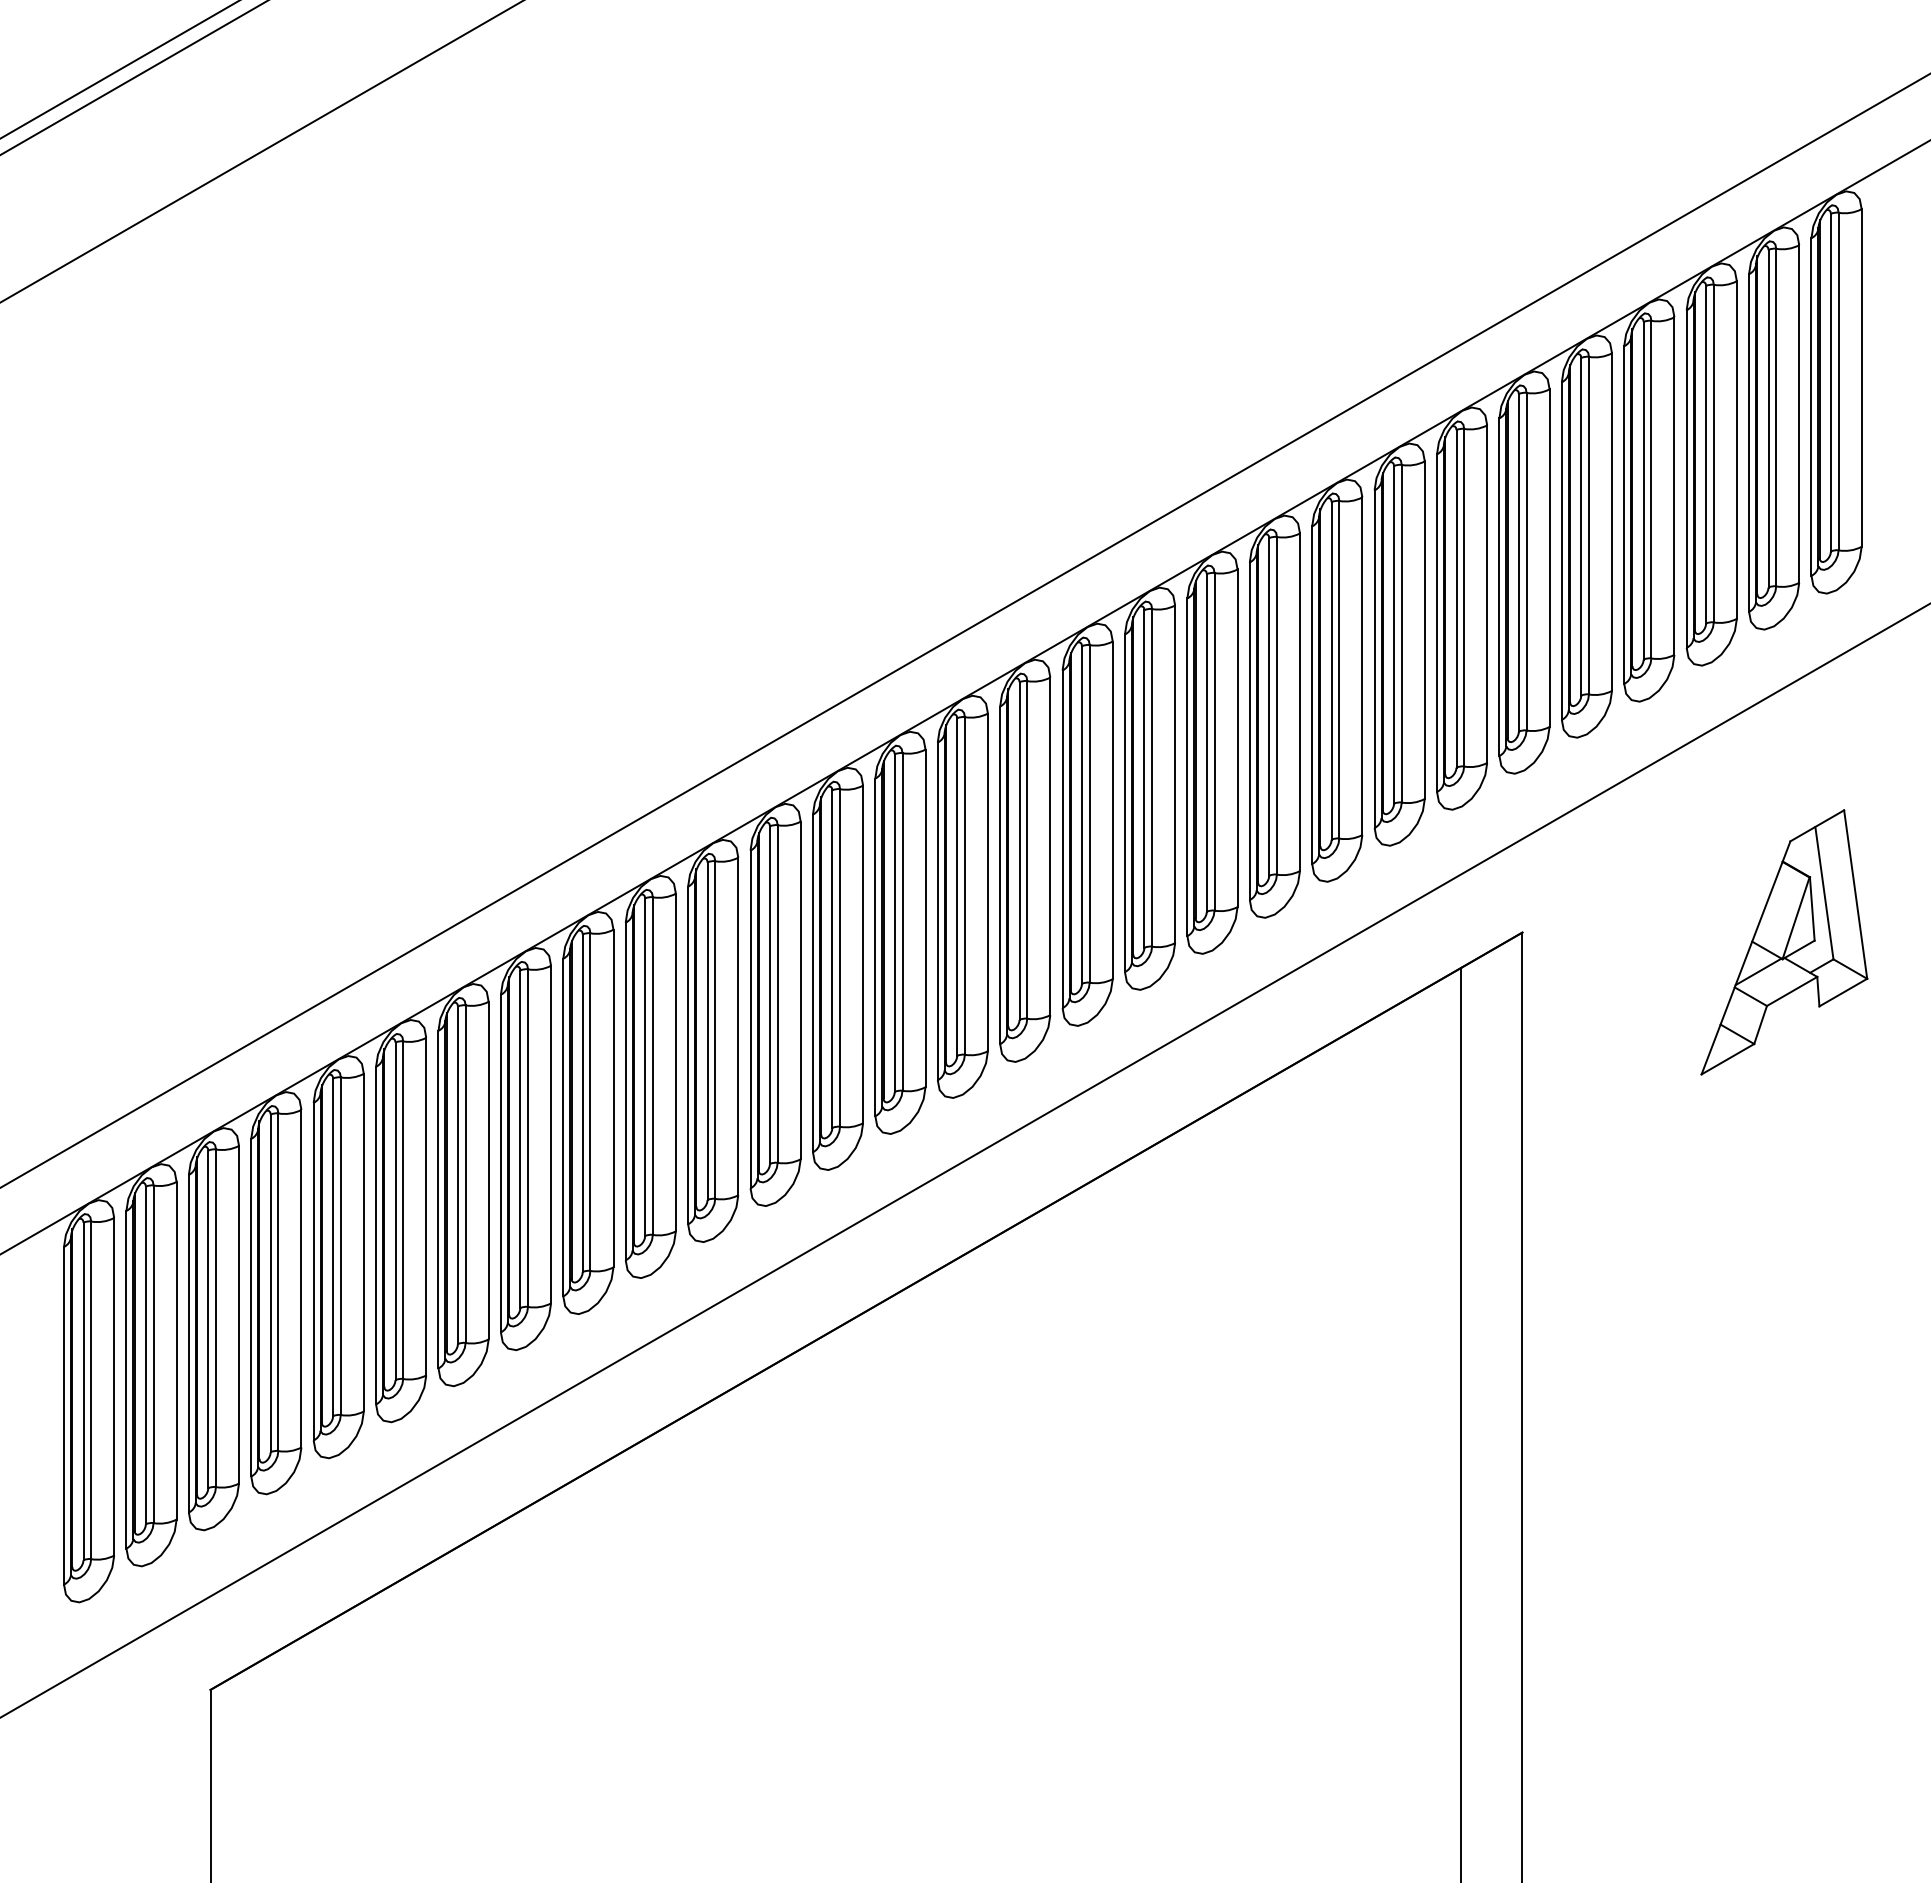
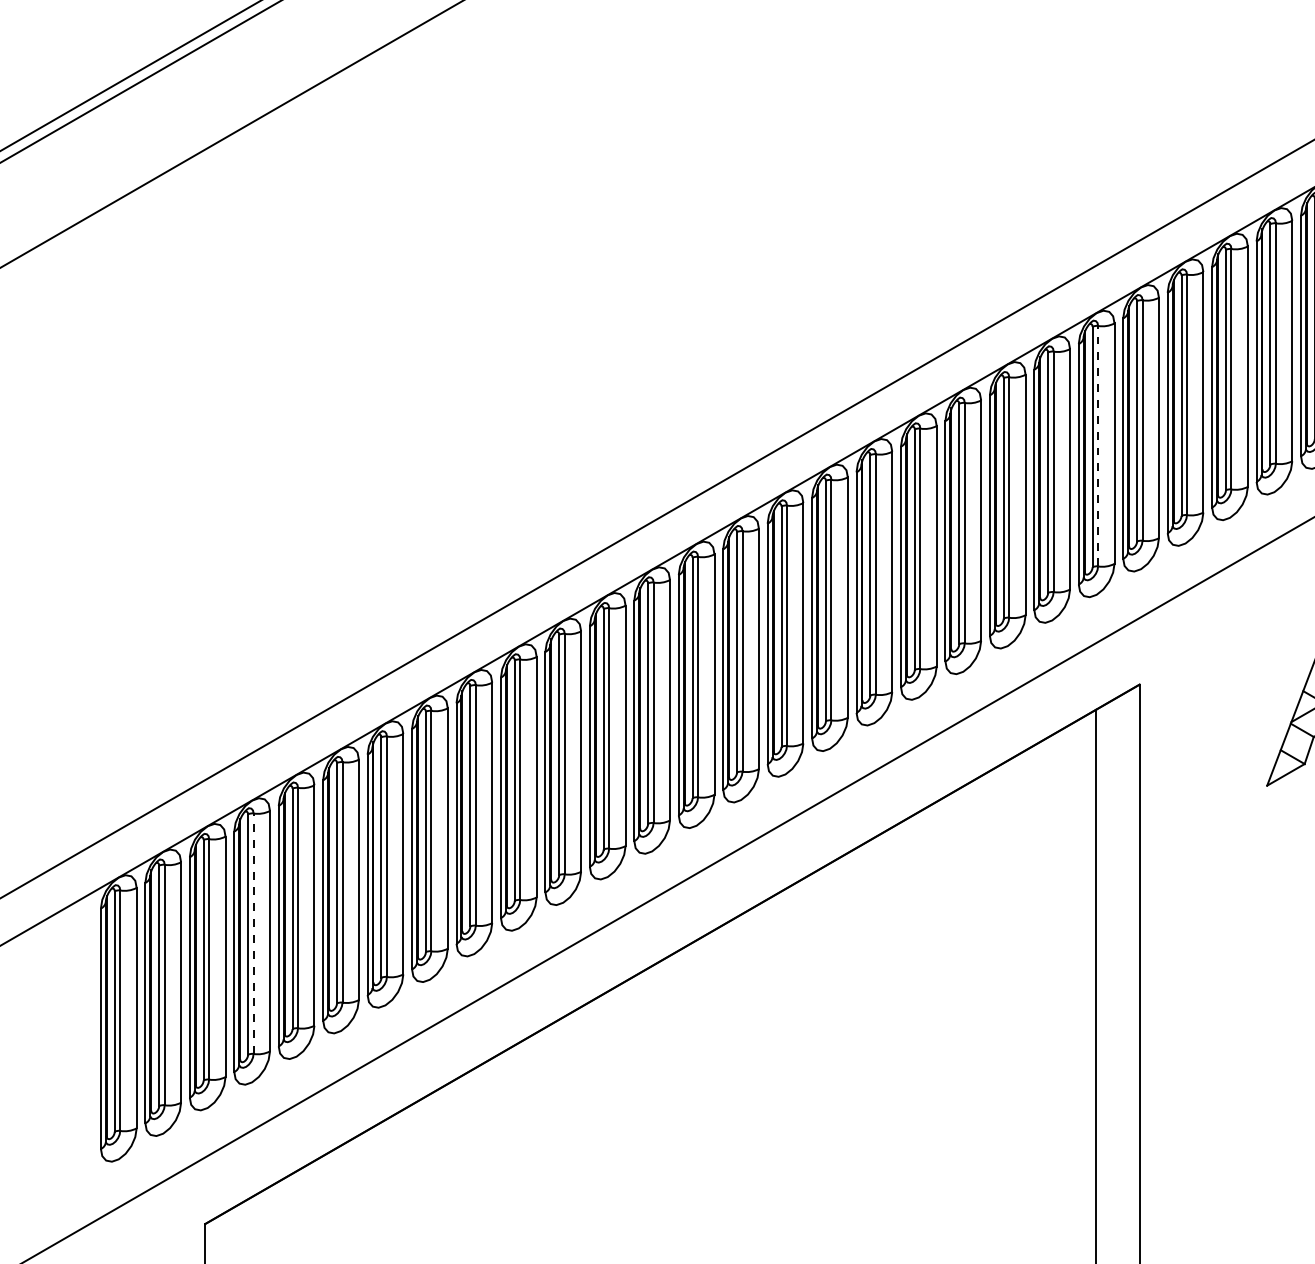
line: (1464, 597) -> (1098, 446), solid -> dashed
line: (278, 1282) -> (253, 933), solid -> dashed

